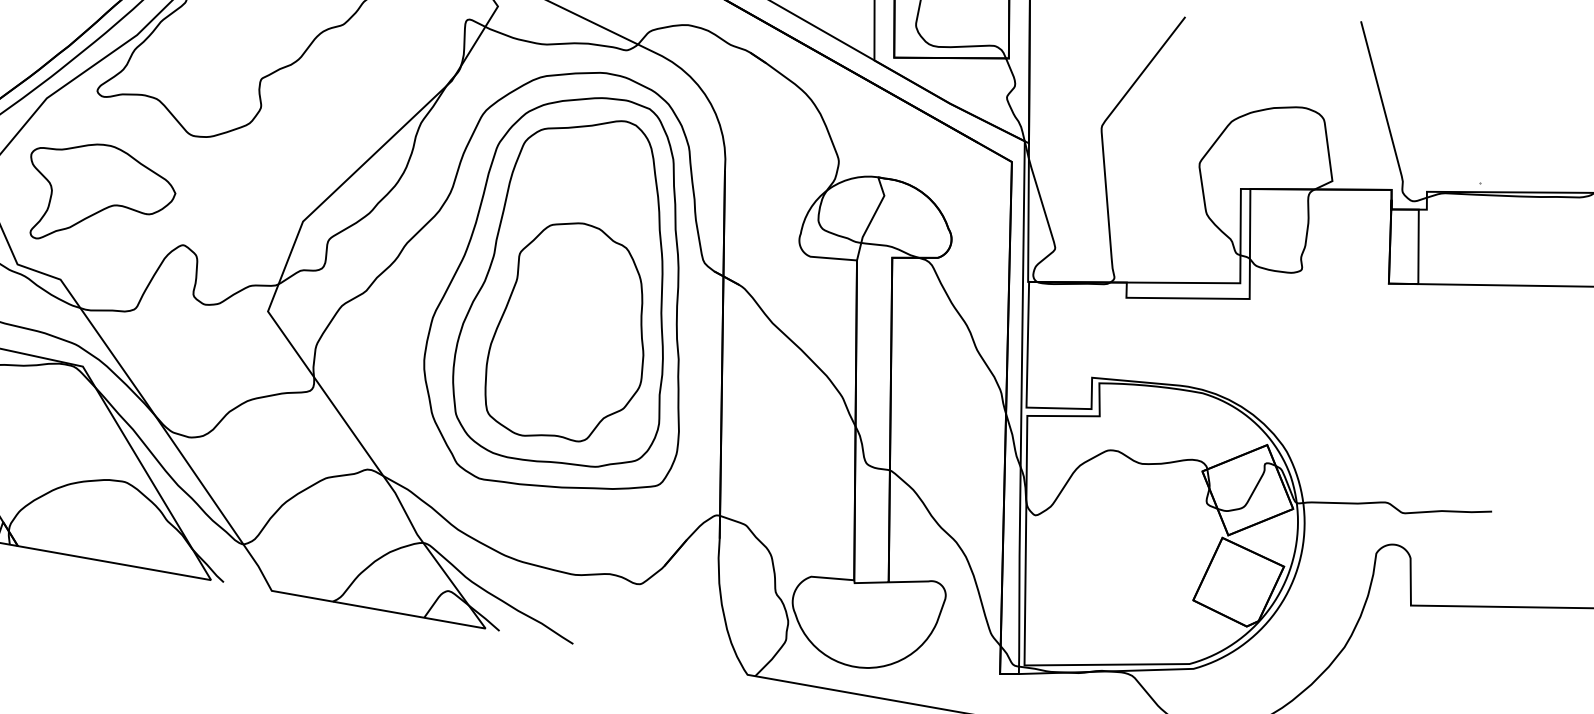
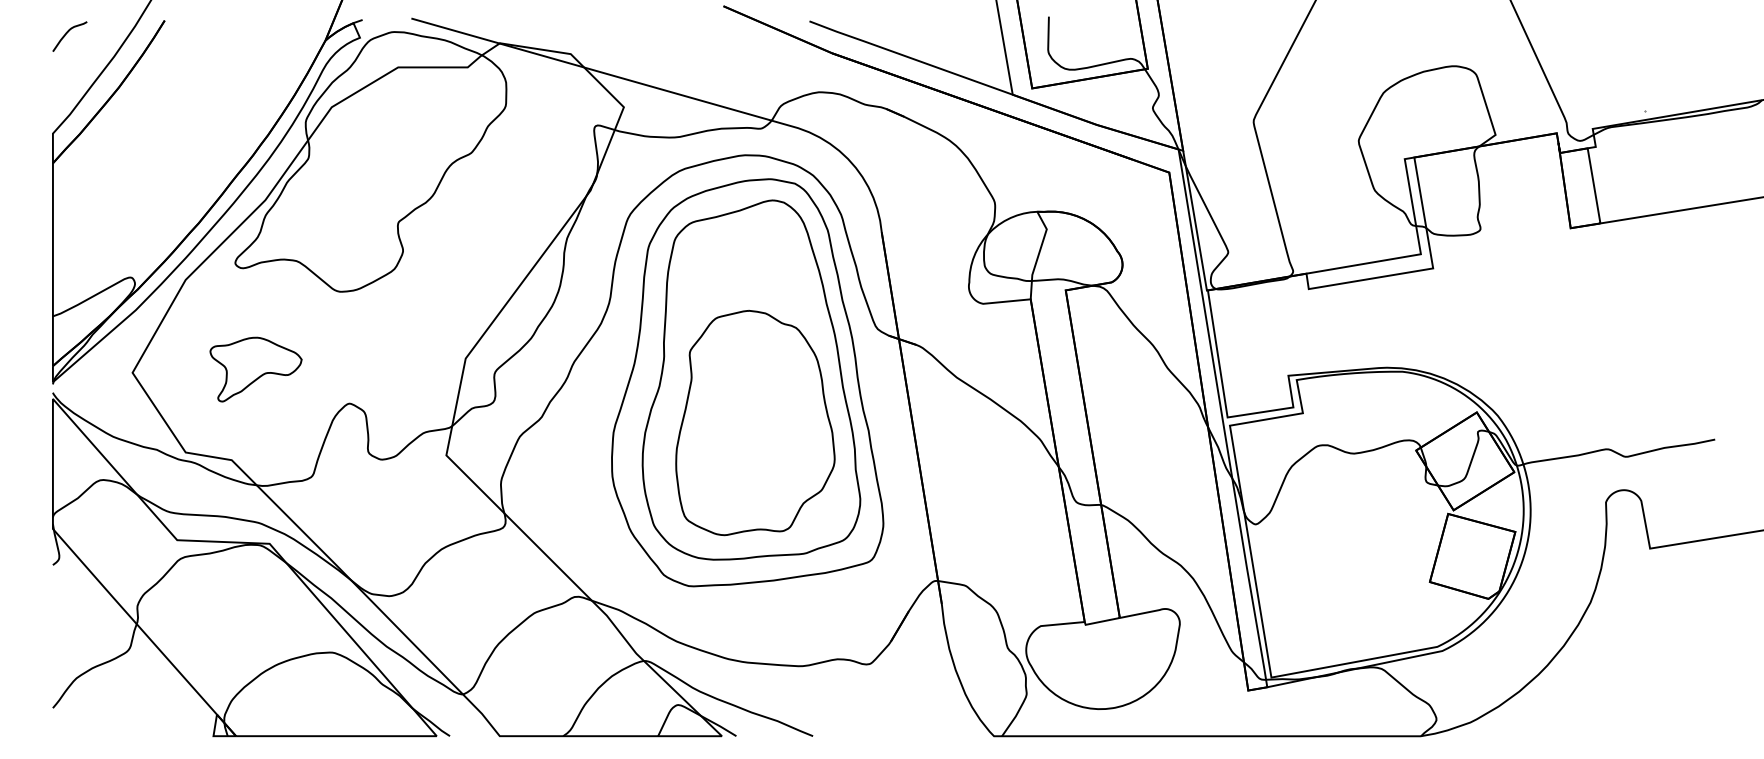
part: (98, 196) -> (255, 369), size x0.6

